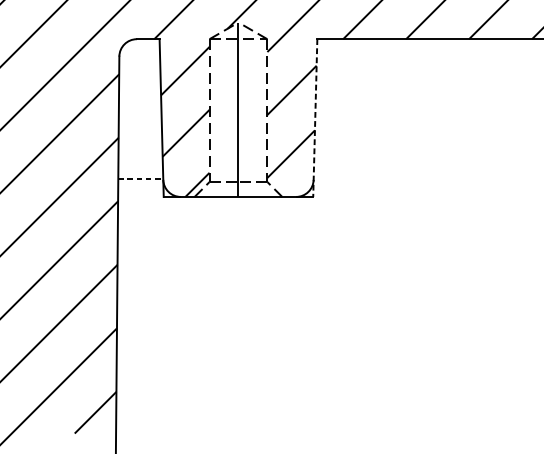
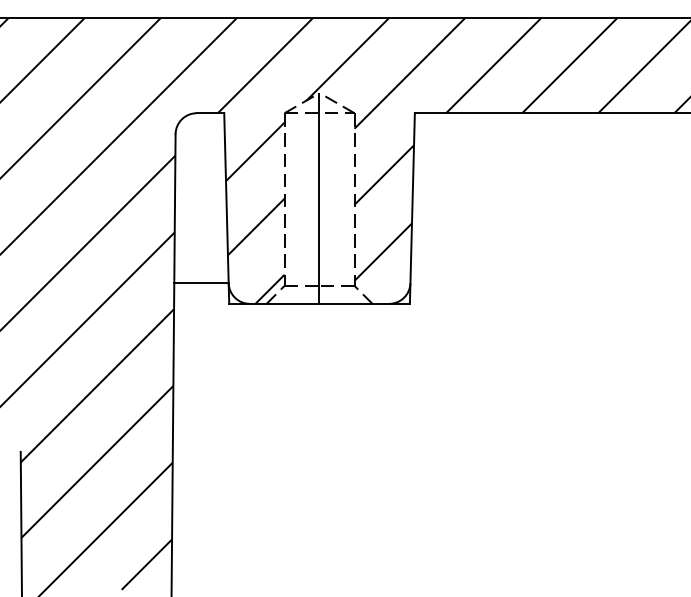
line: (315, 118) -> (412, 209), dashed -> solid
line: (140, 179) -> (201, 282), dashed -> solid

